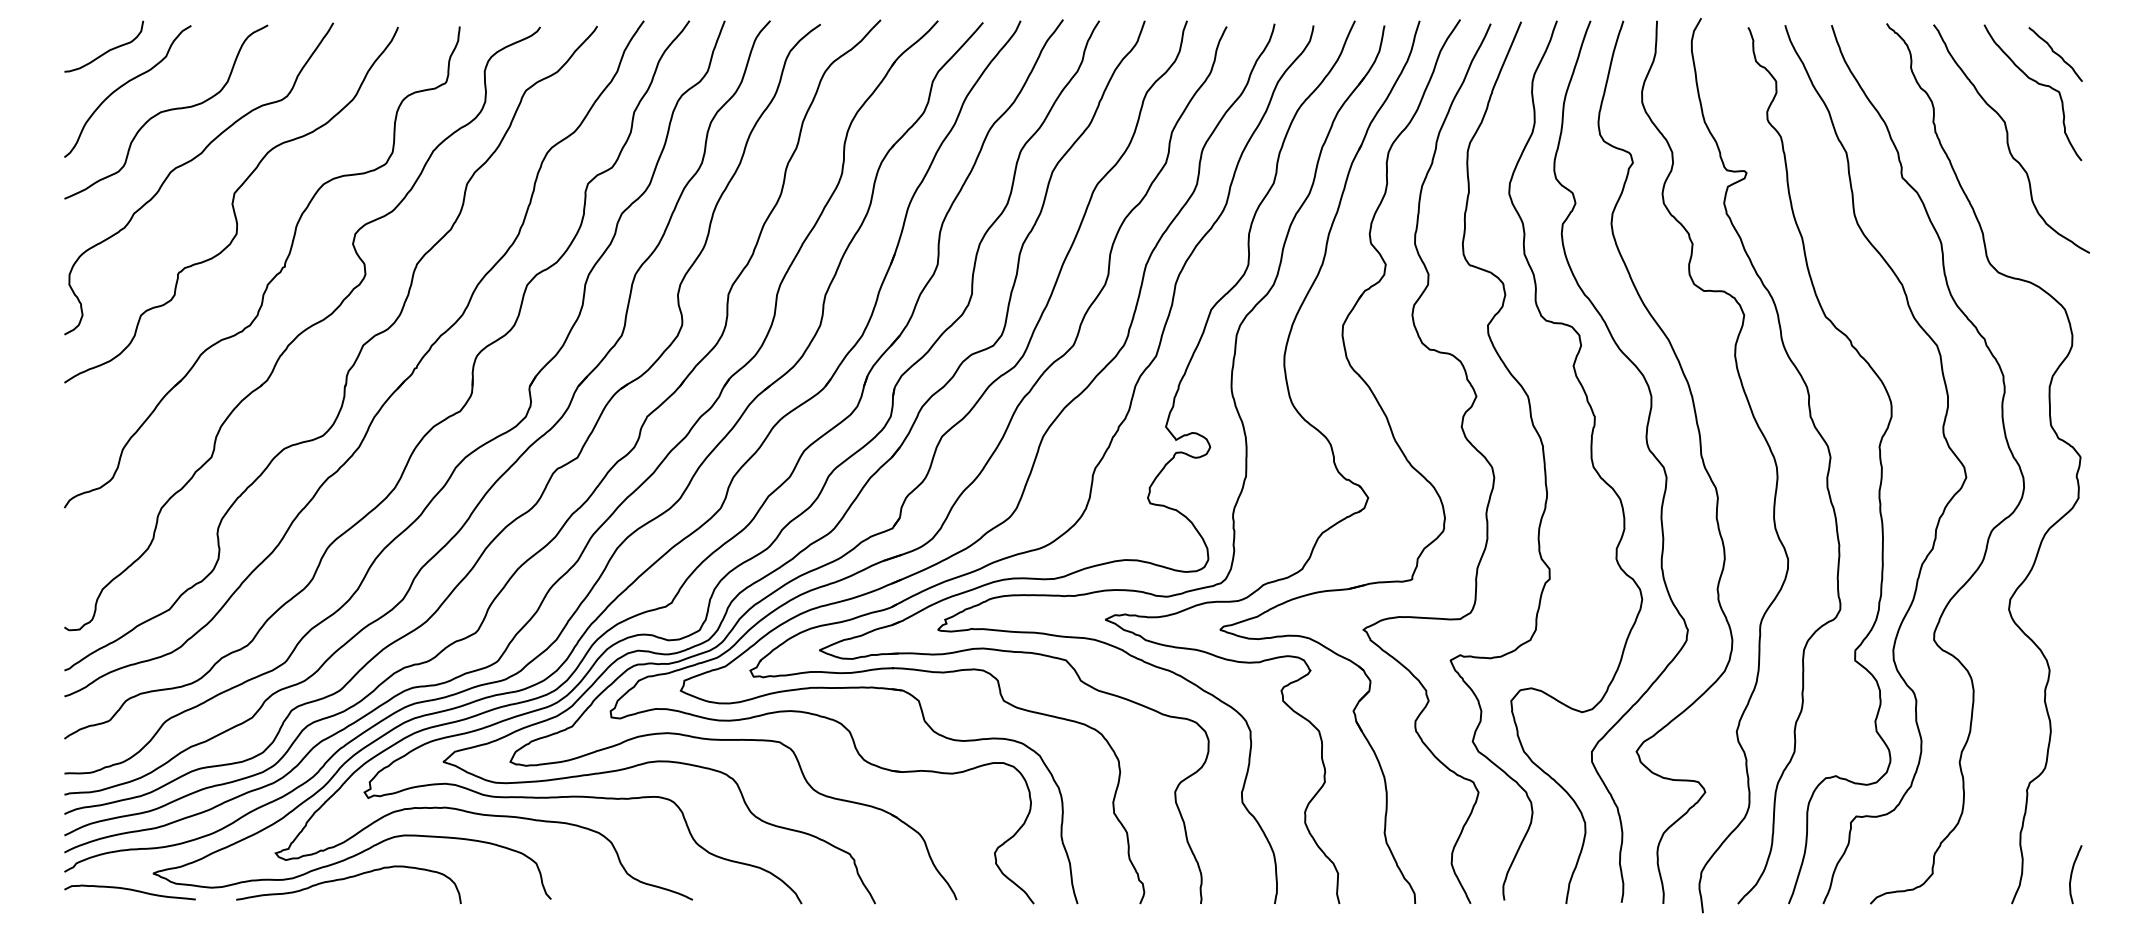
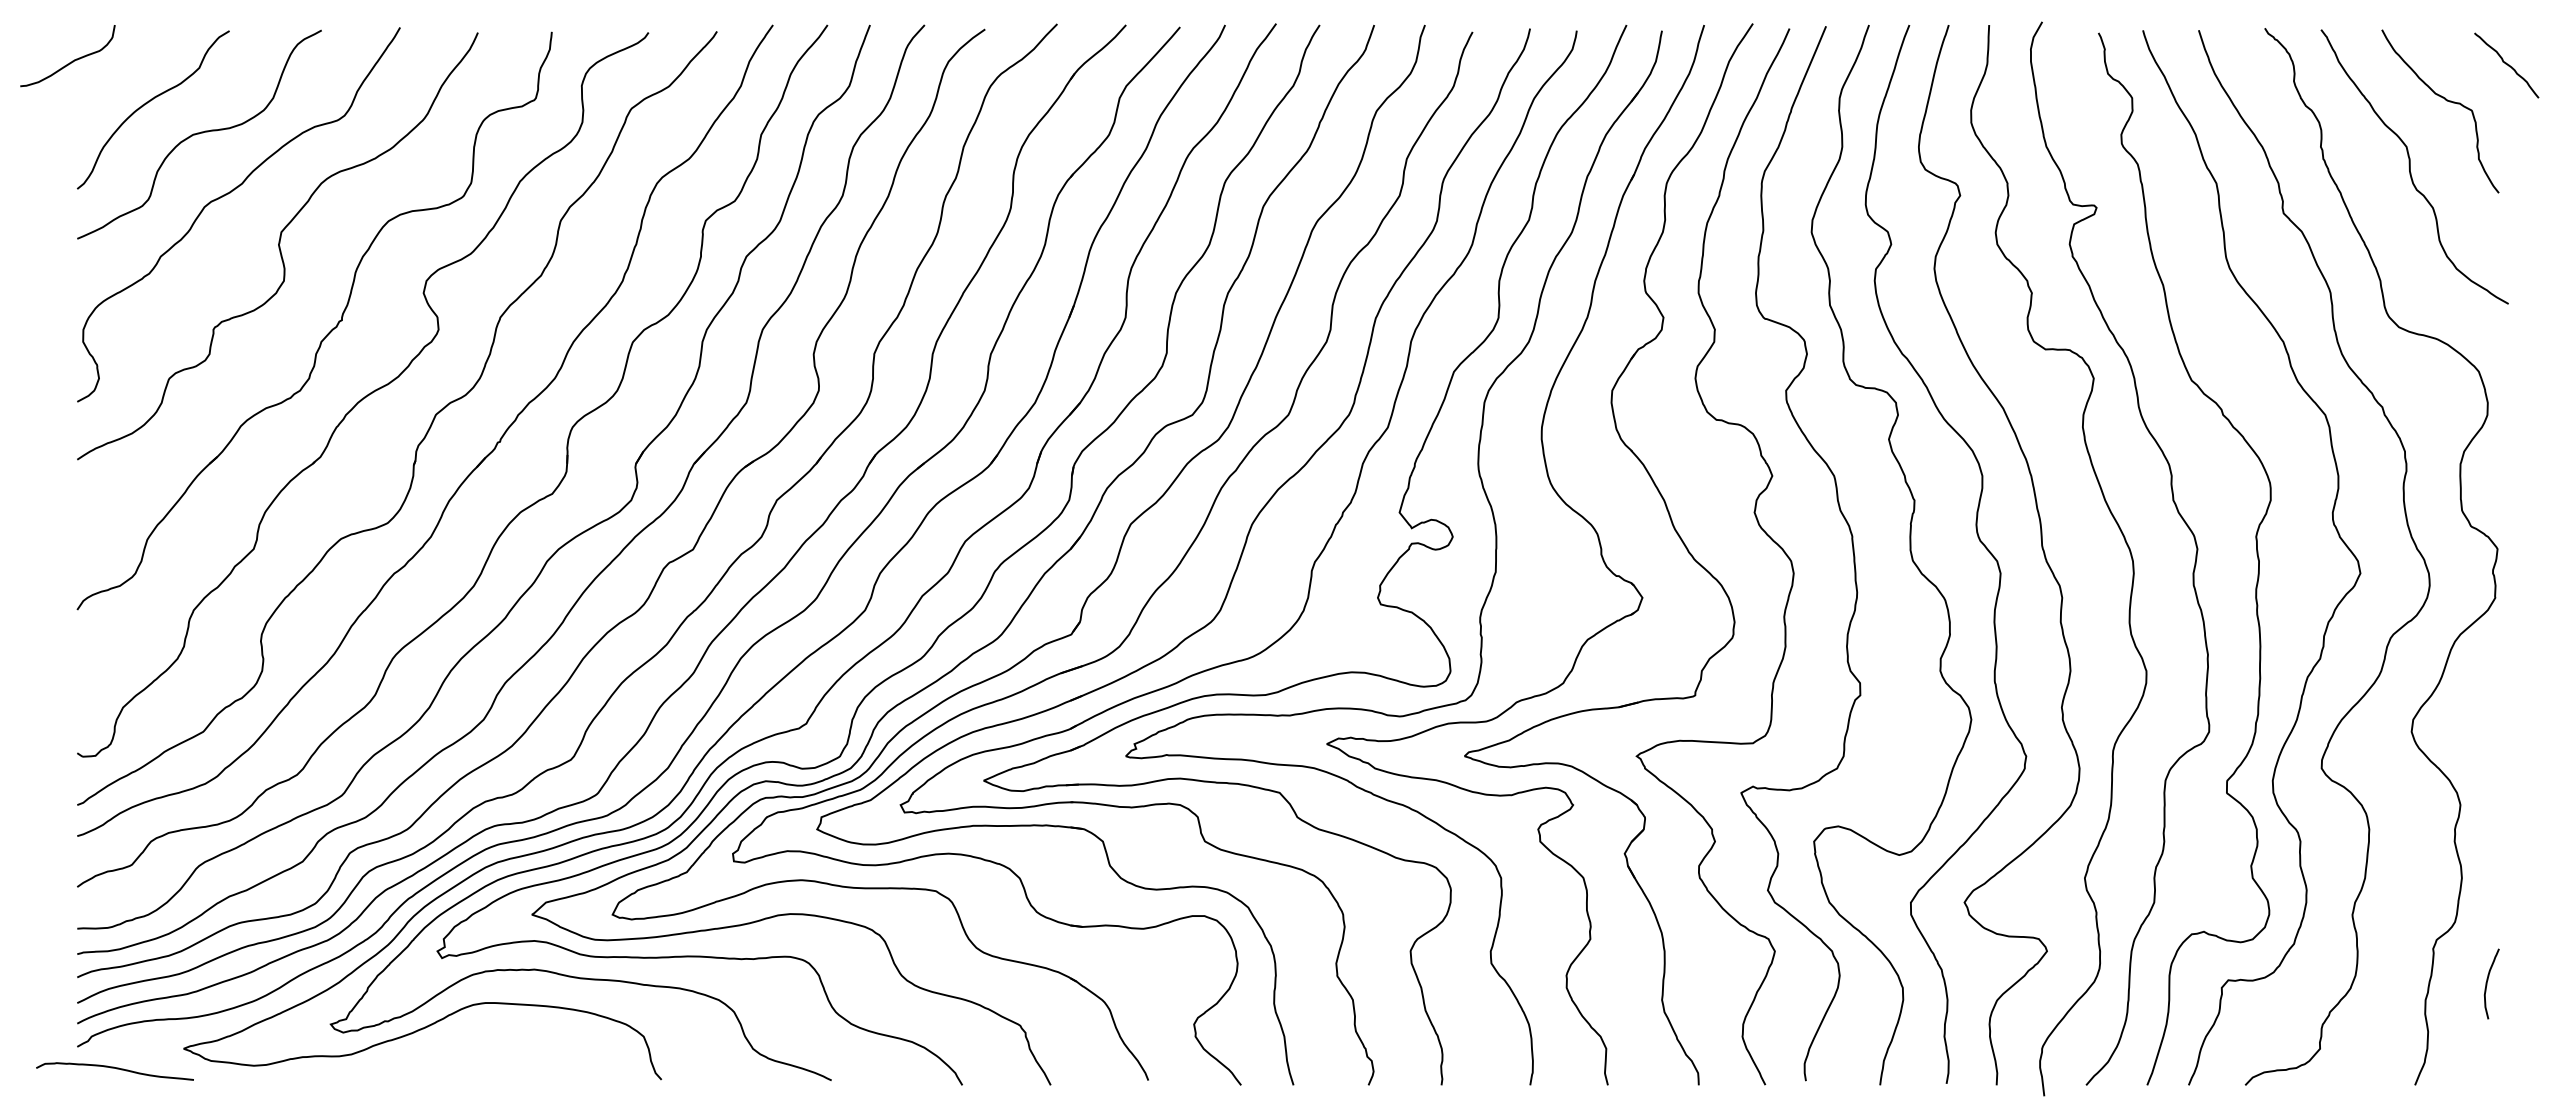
curve: (105, 51) -> (69, 62), moved
curve: (2055, 53) -> (2506, 64), moved
curve: (2072, 874) -> (2487, 983), moved
curve: (347, 879) -> (416, 1055), removed
curve: (131, 890) -> (116, 1069), moved

